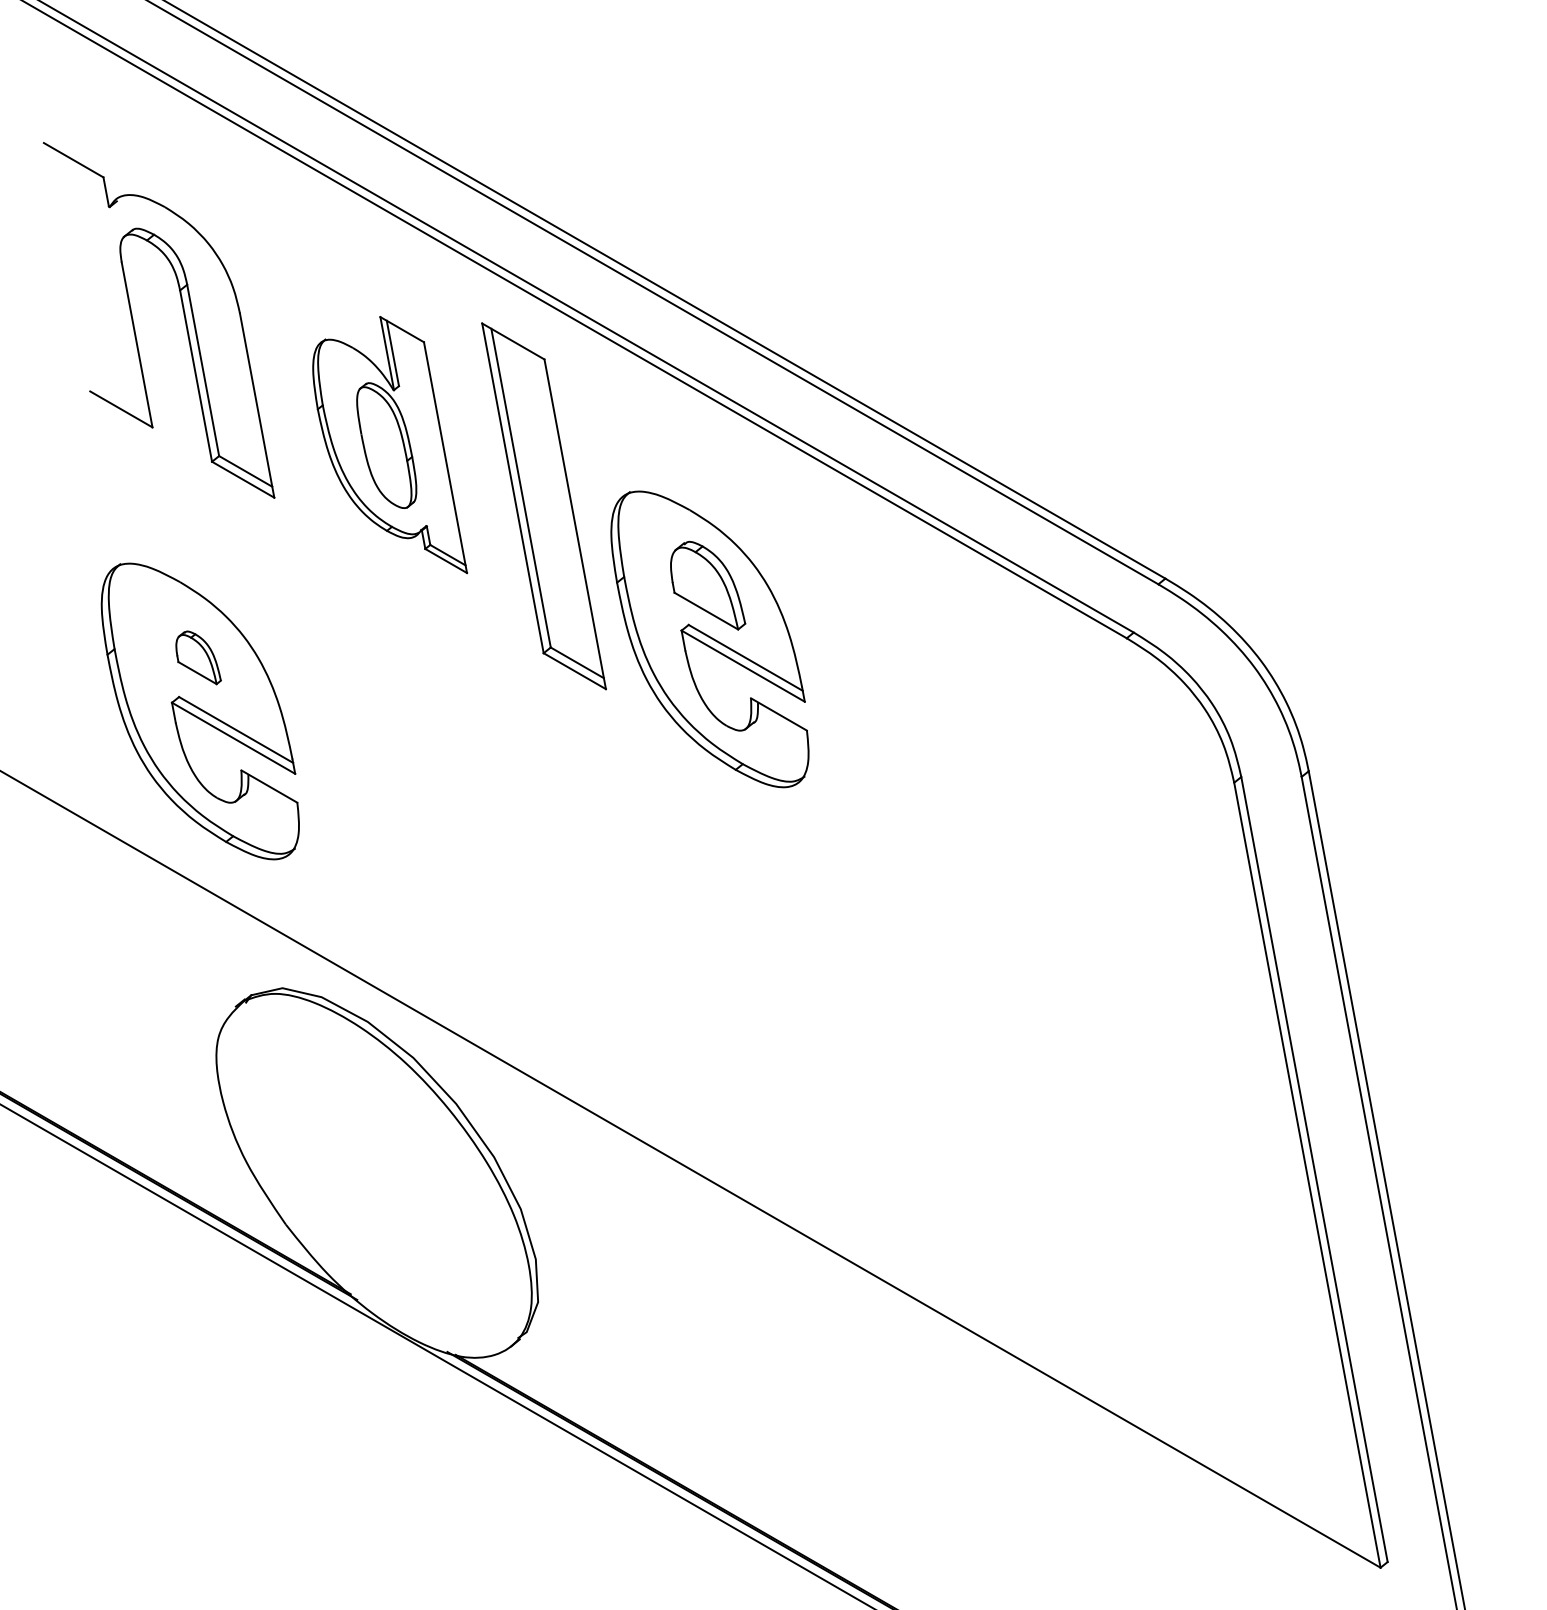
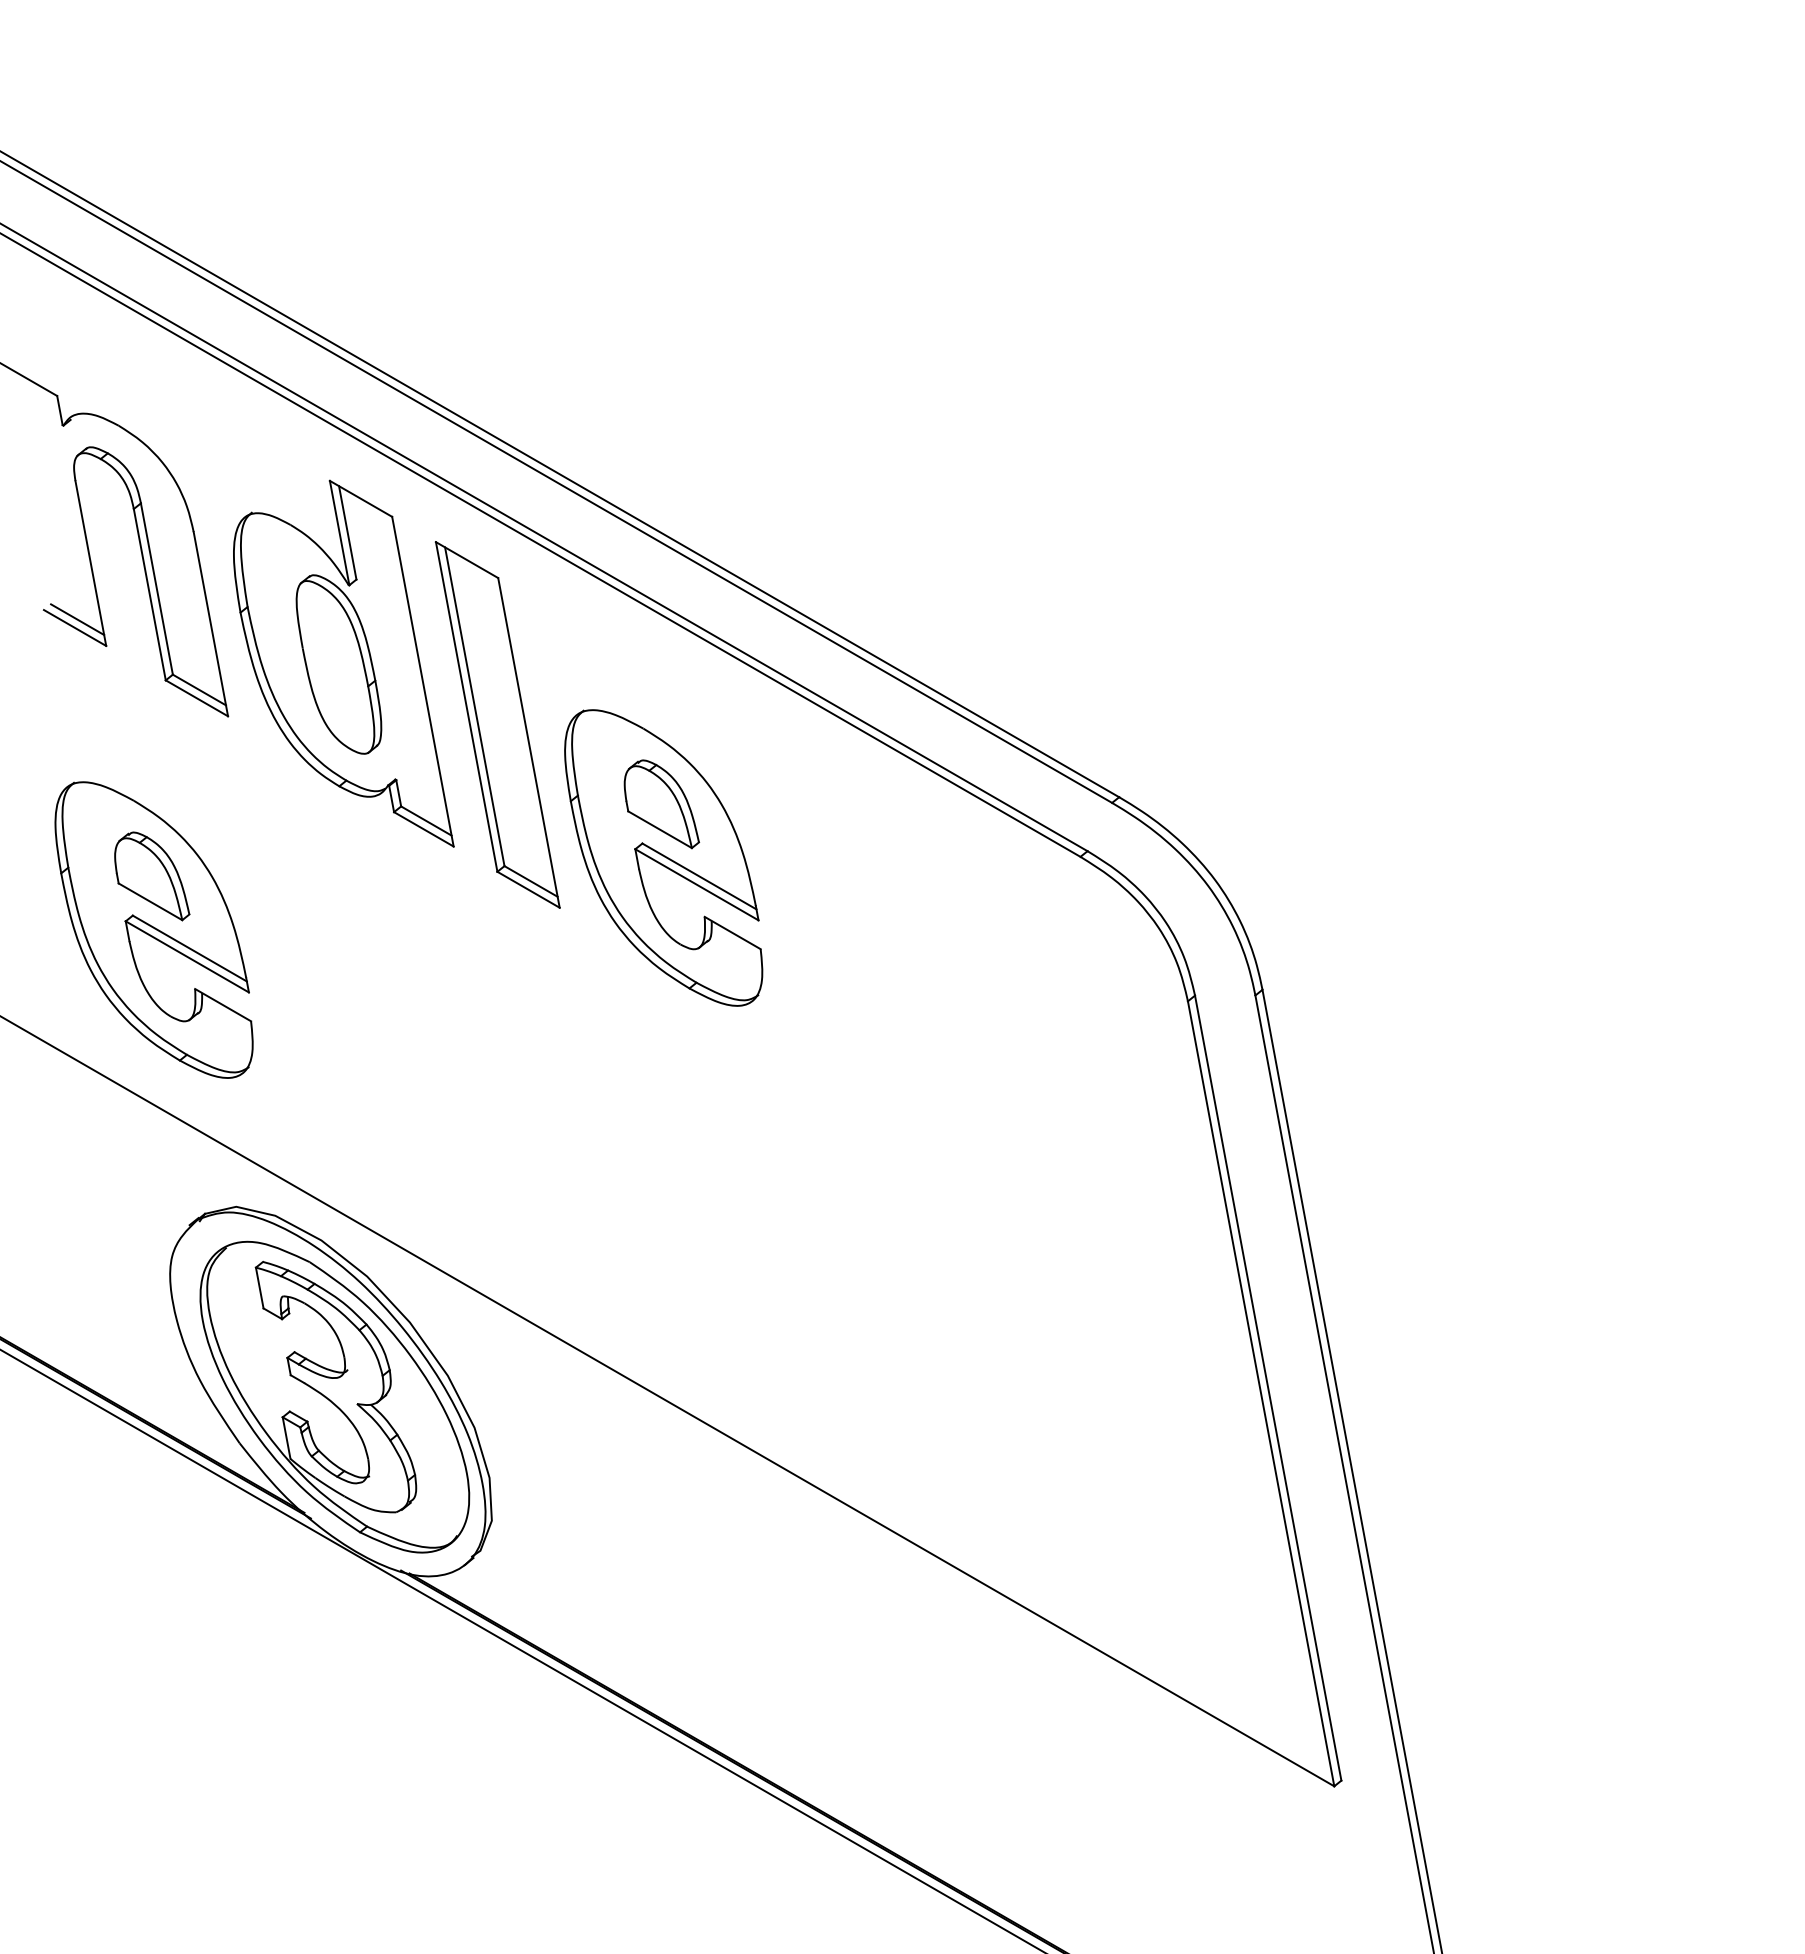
line: (123, 400) -> (77, 619), added
part: (389, 444) -> (343, 663), size x1.43
part: (198, 657) -> (152, 876), size x1.67
part: (380, 1177) -> (334, 1396), added

